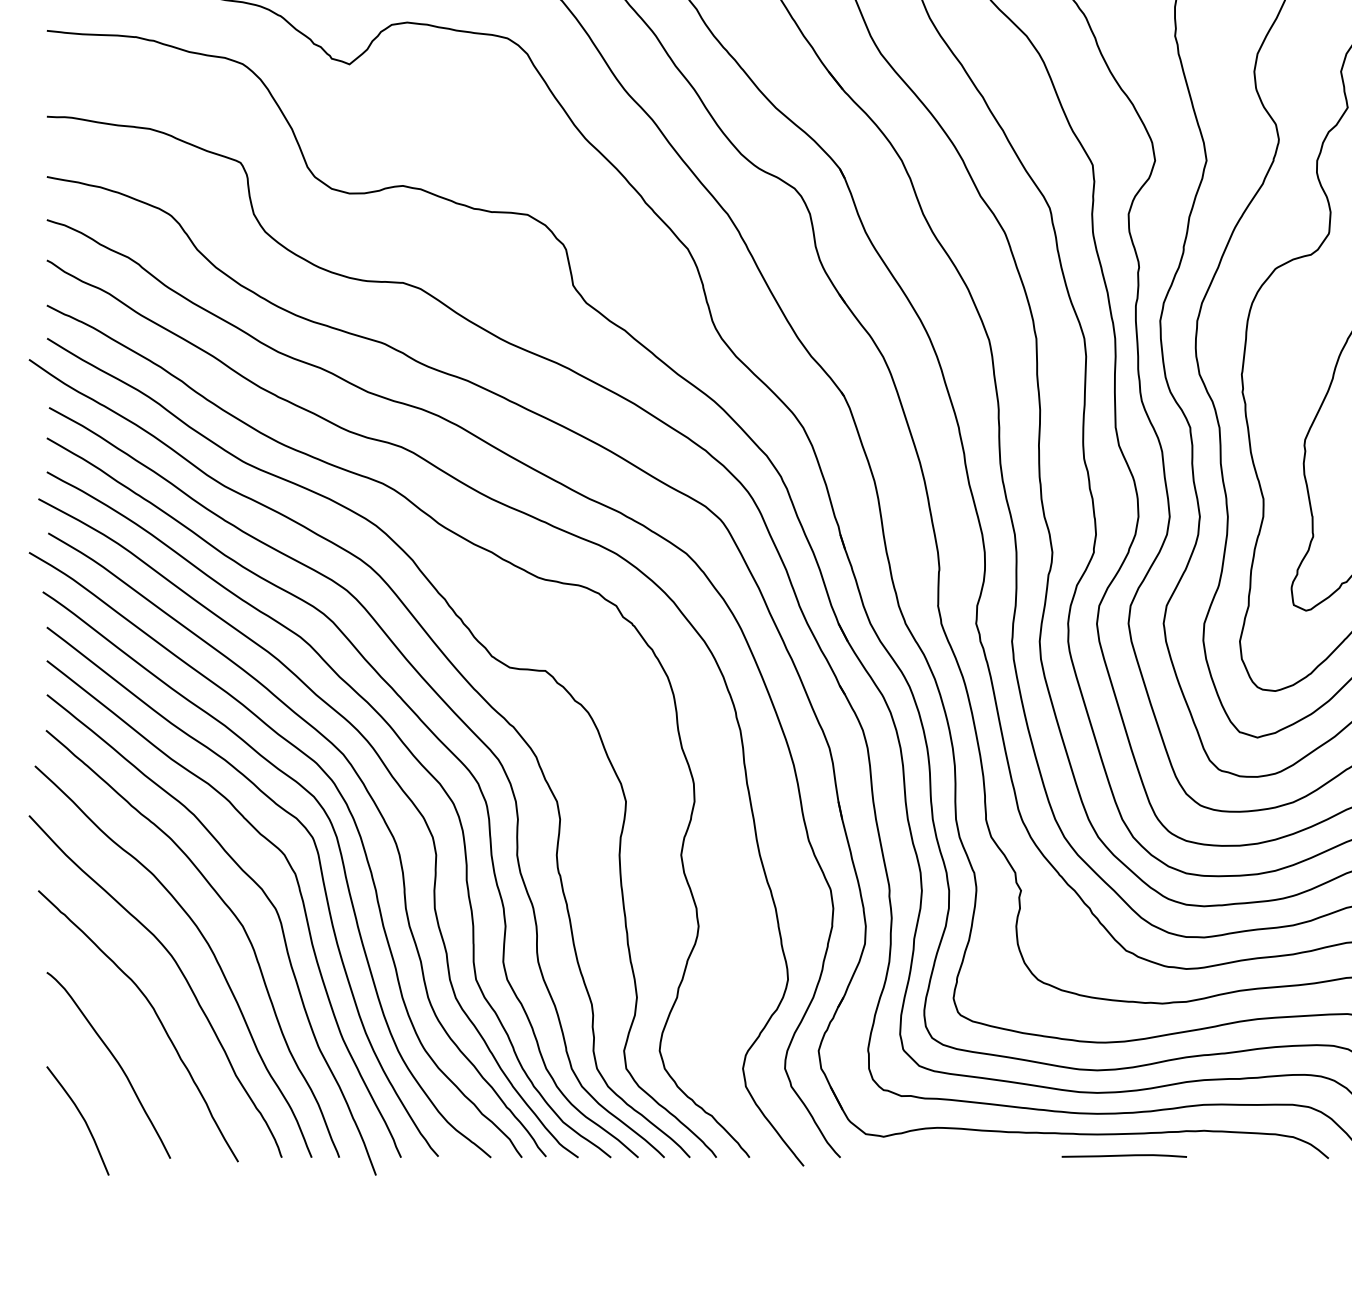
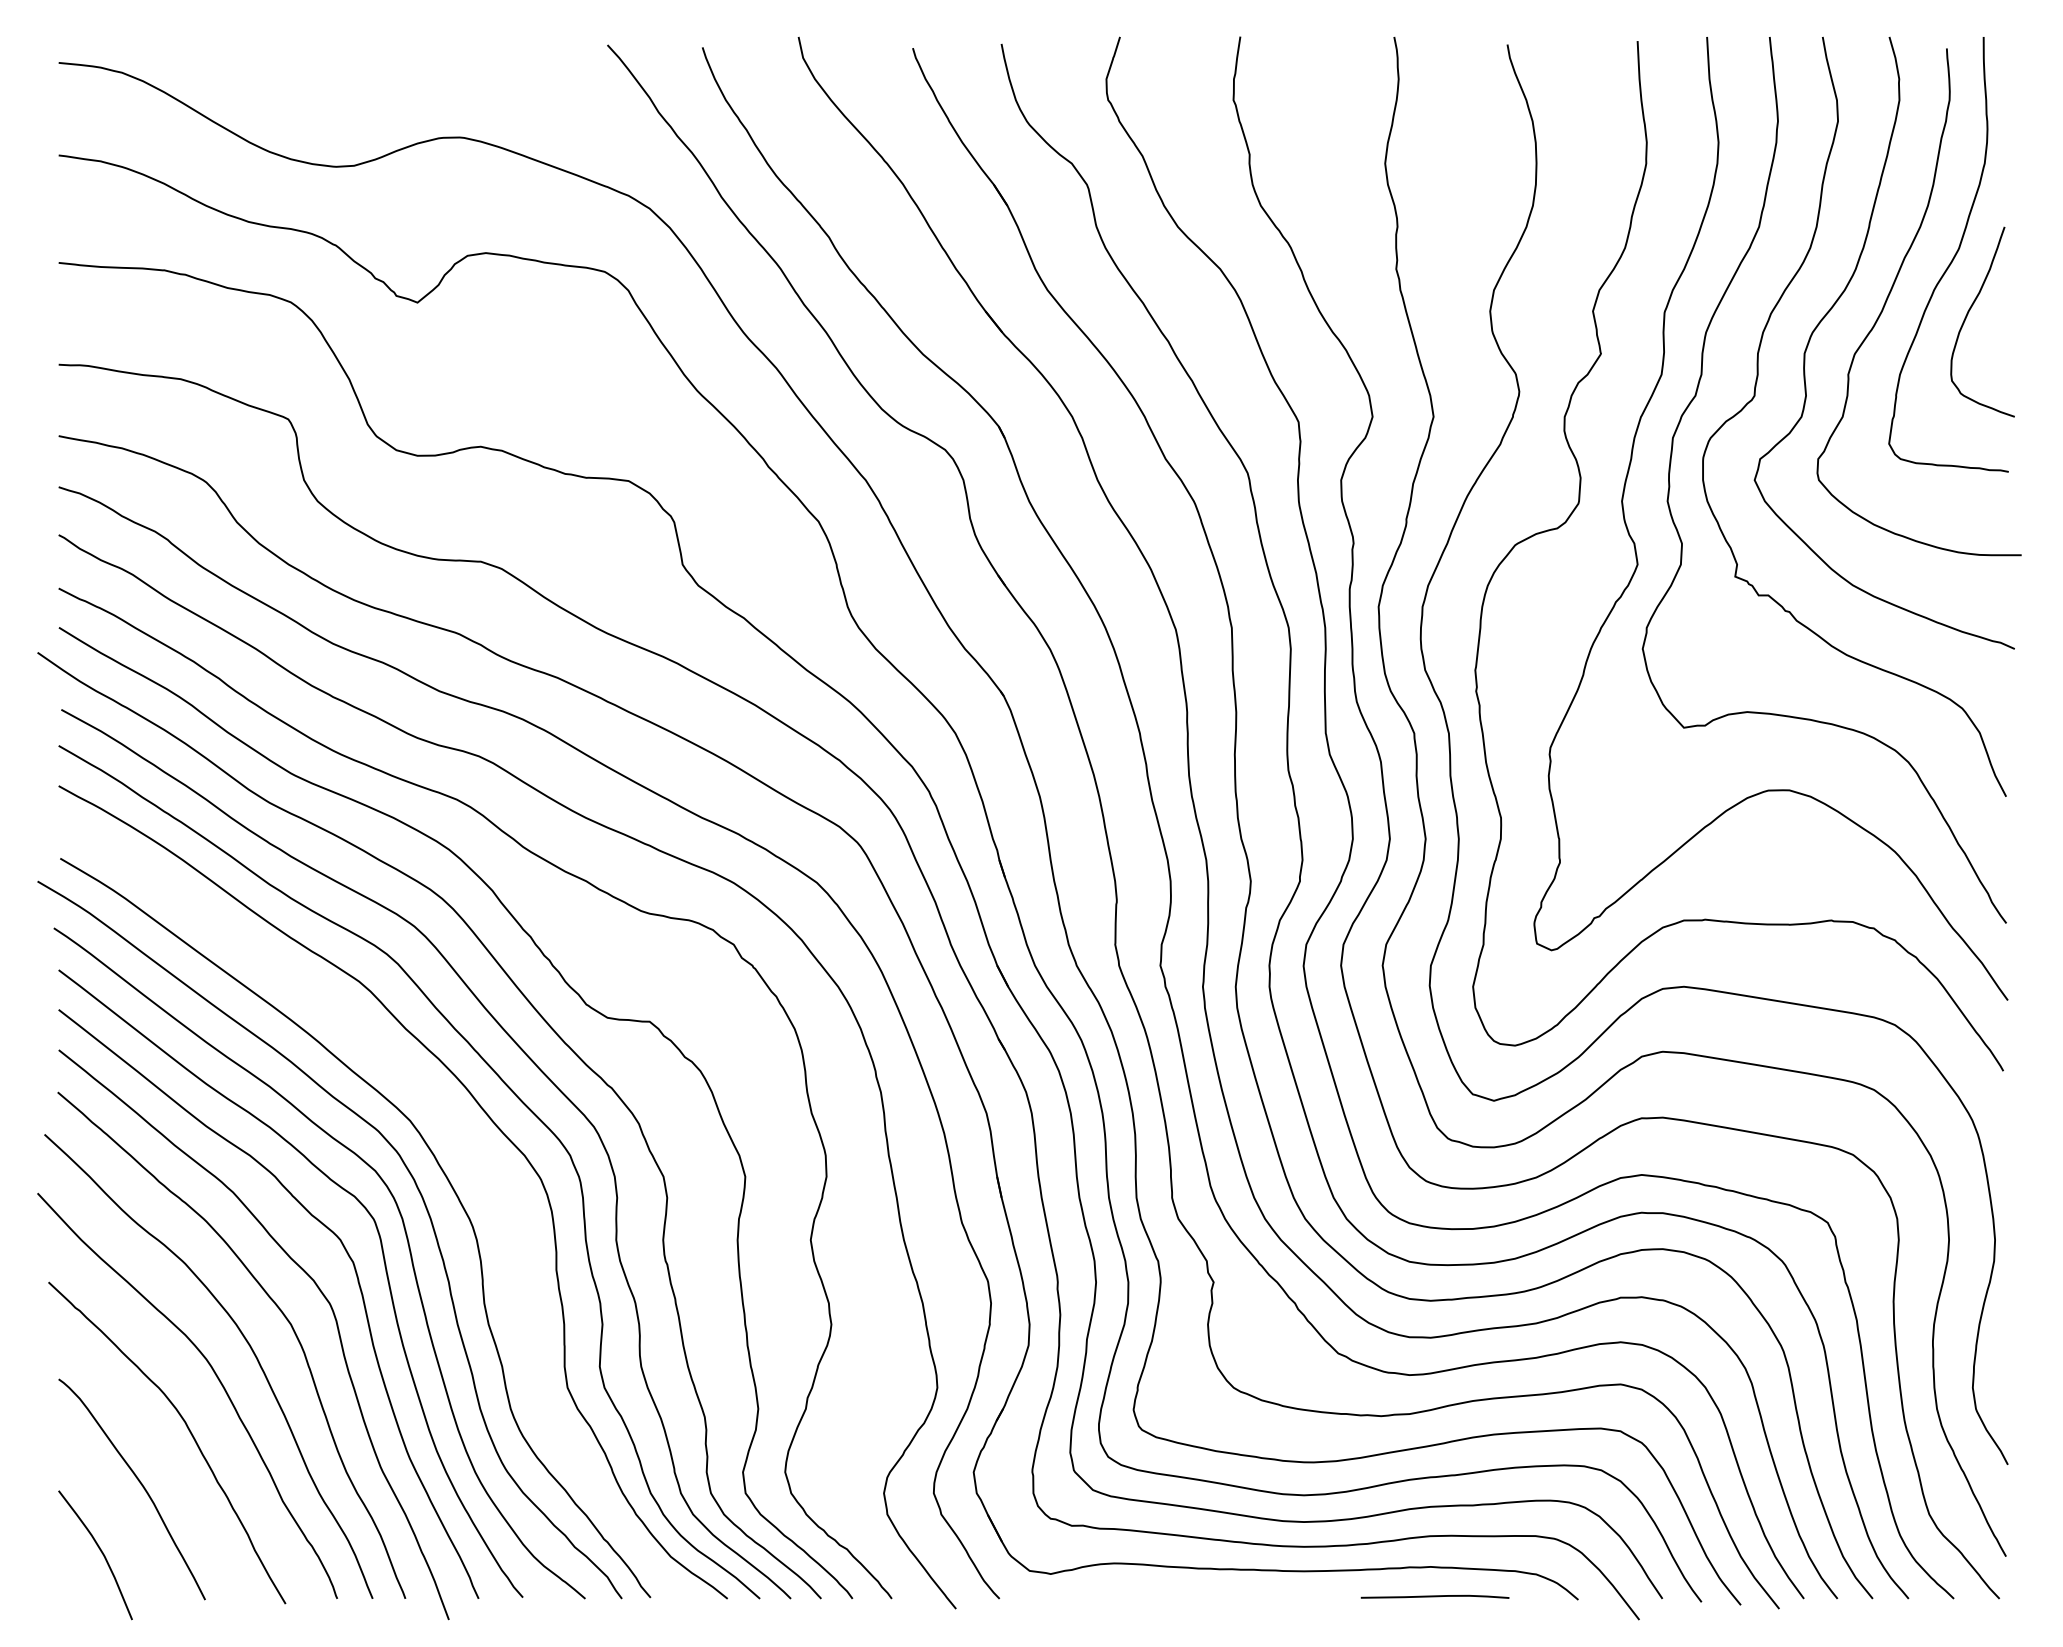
curve: (389, 773) -> (464, 1143), removed
curve: (1123, 1155) -> (1434, 1596), moved

